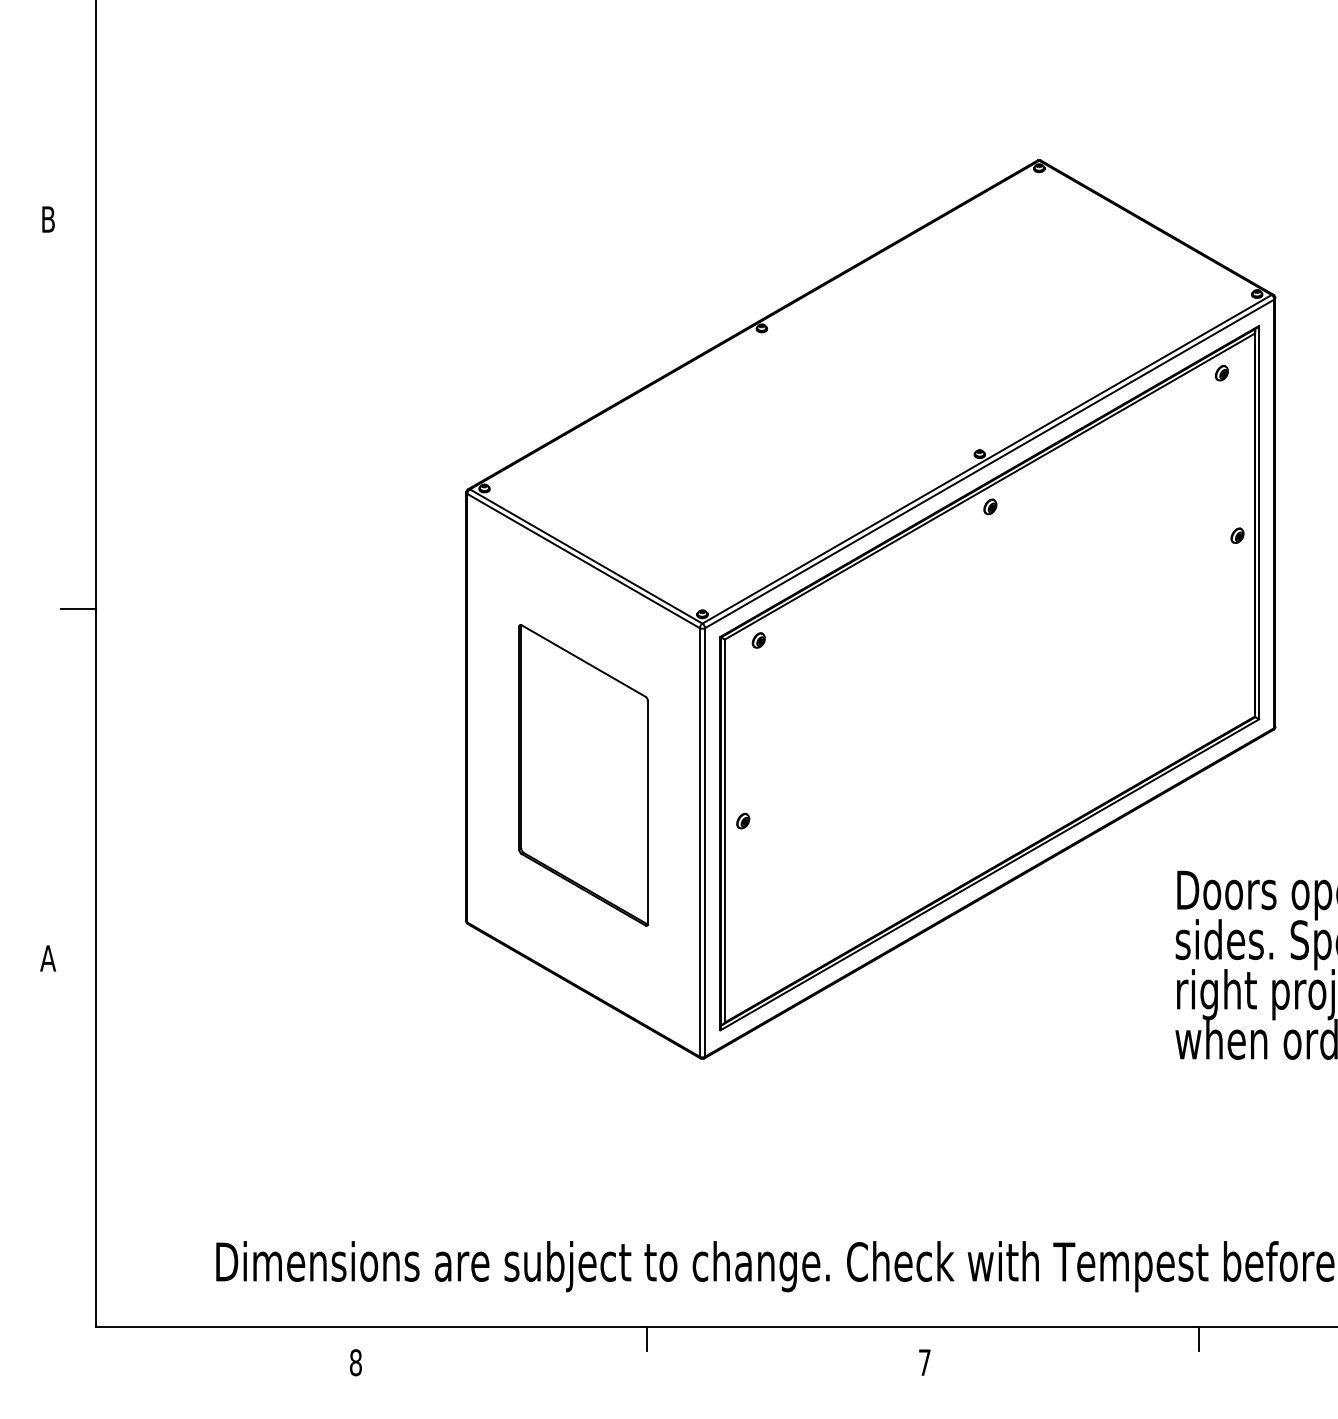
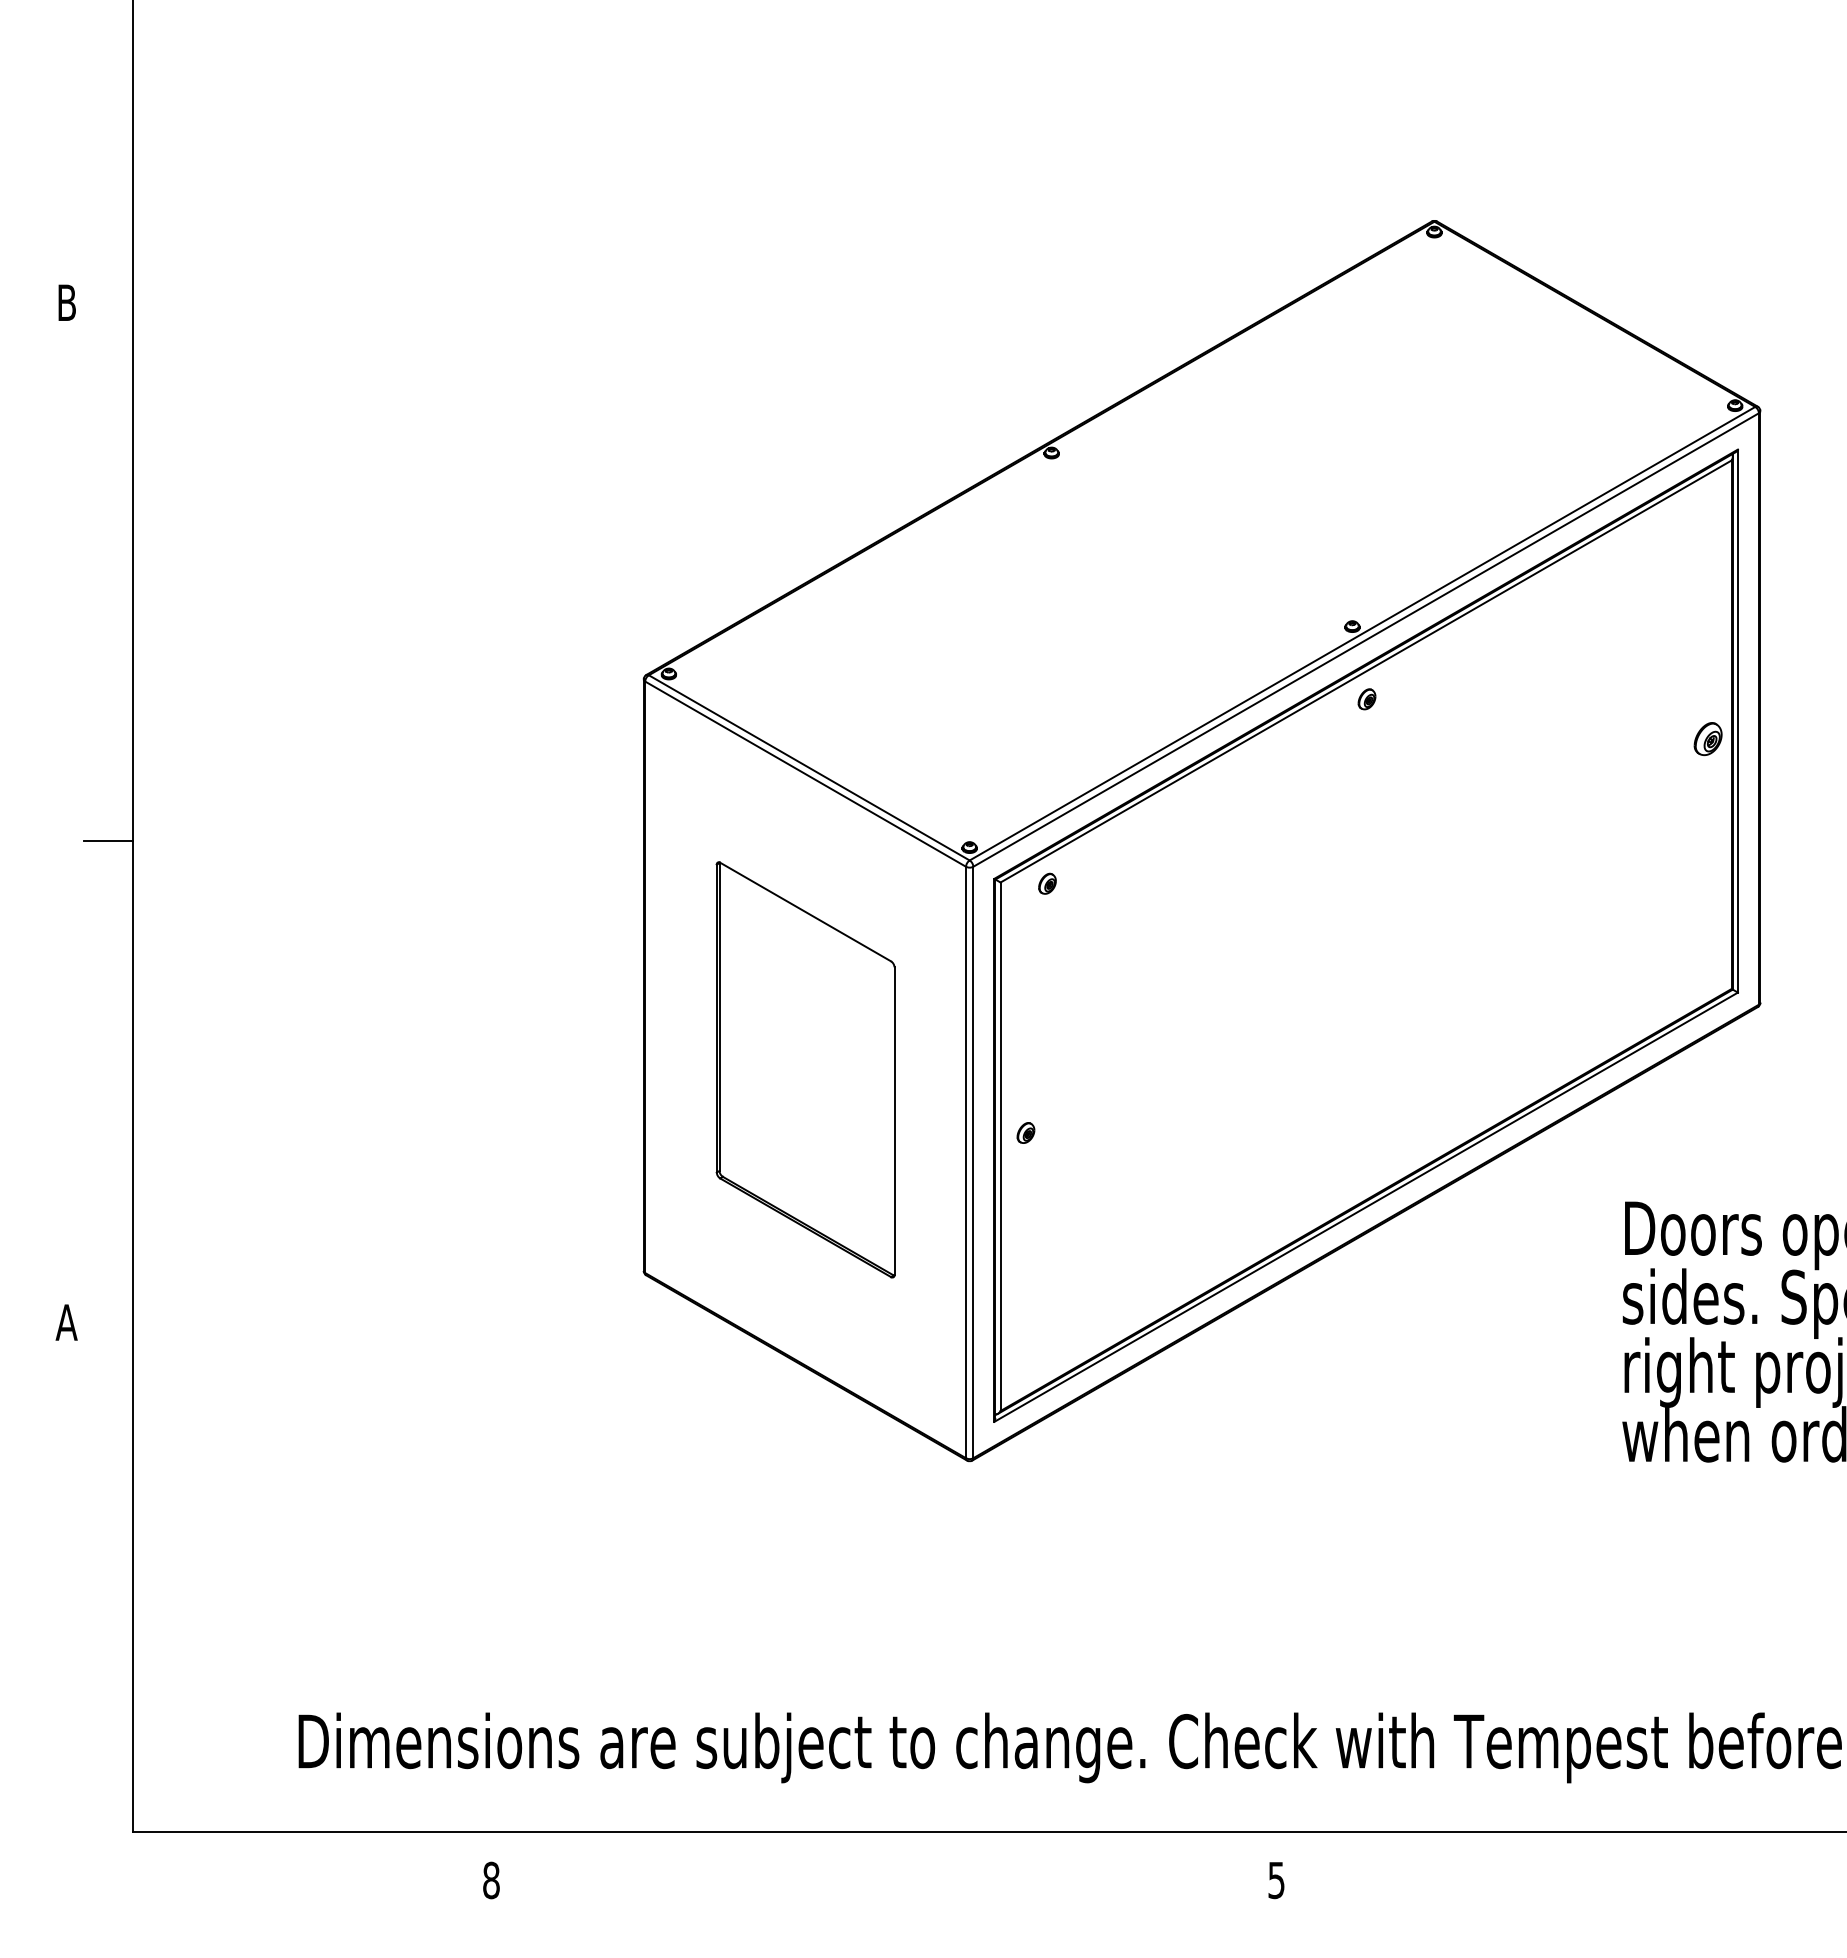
part: (1221, 372) -> (1686, 514), removed
part: (1237, 535) -> (1707, 739), size x1.6
line: (647, 1338) -> (893, 1847), removed
line: (1198, 1338) -> (1654, 1847), removed
text: (924, 1362) -> (1276, 1880), 7 -> 5

